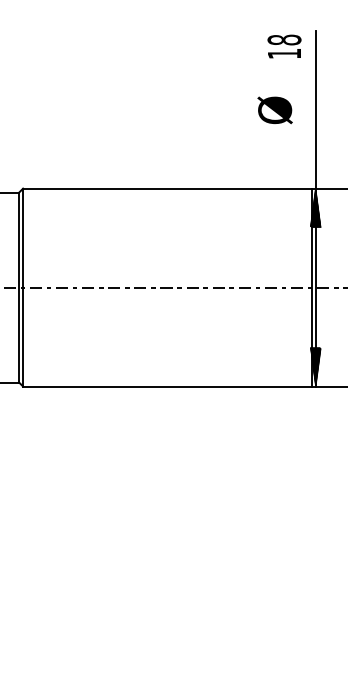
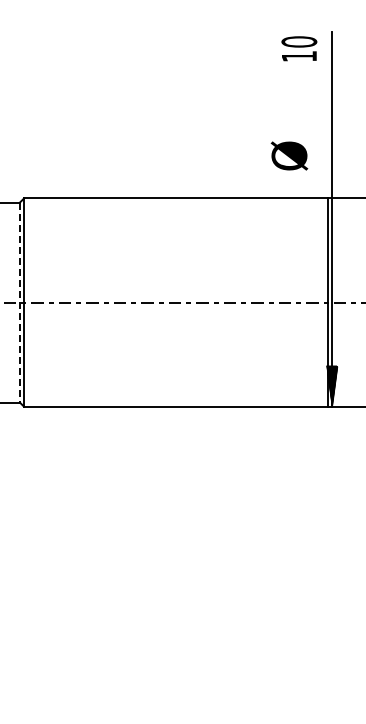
text: (284, 39) -> (299, 41), 18 -> 10
text: (275, 109) -> (289, 155), moved
hatch: (315, 207) -> (331, 218), removed
line: (18, 288) -> (19, 303), solid -> dashed

